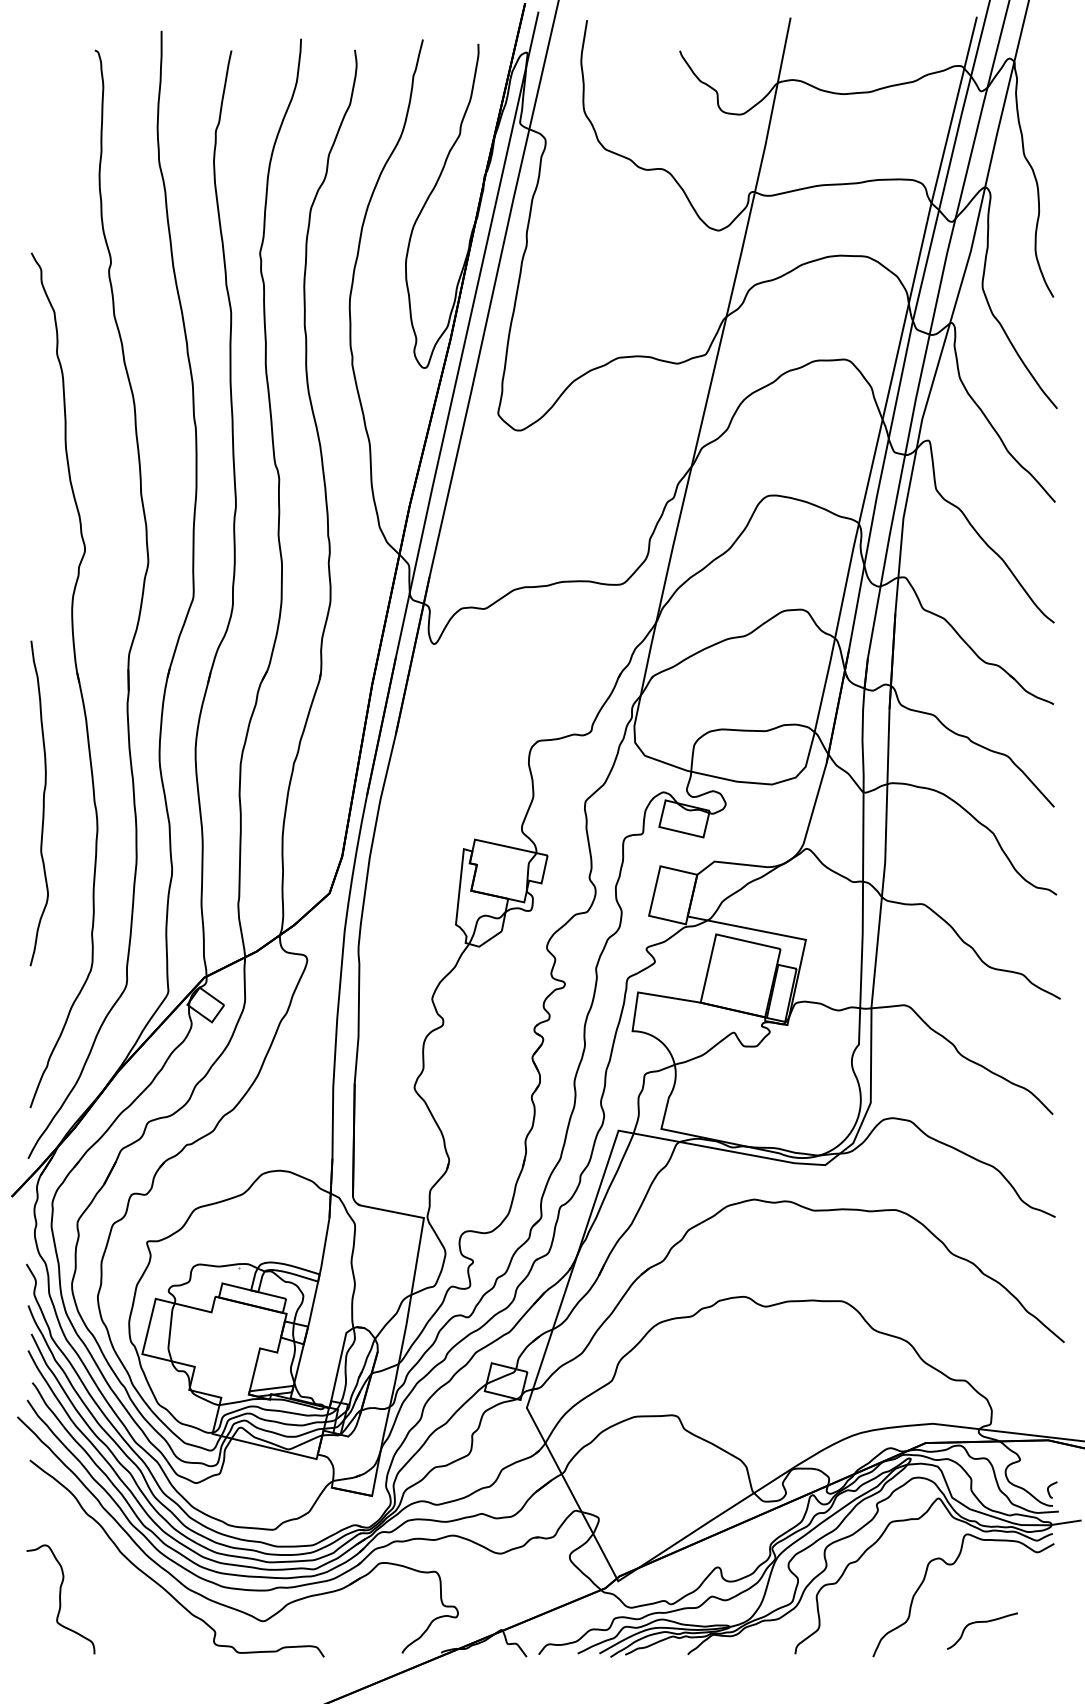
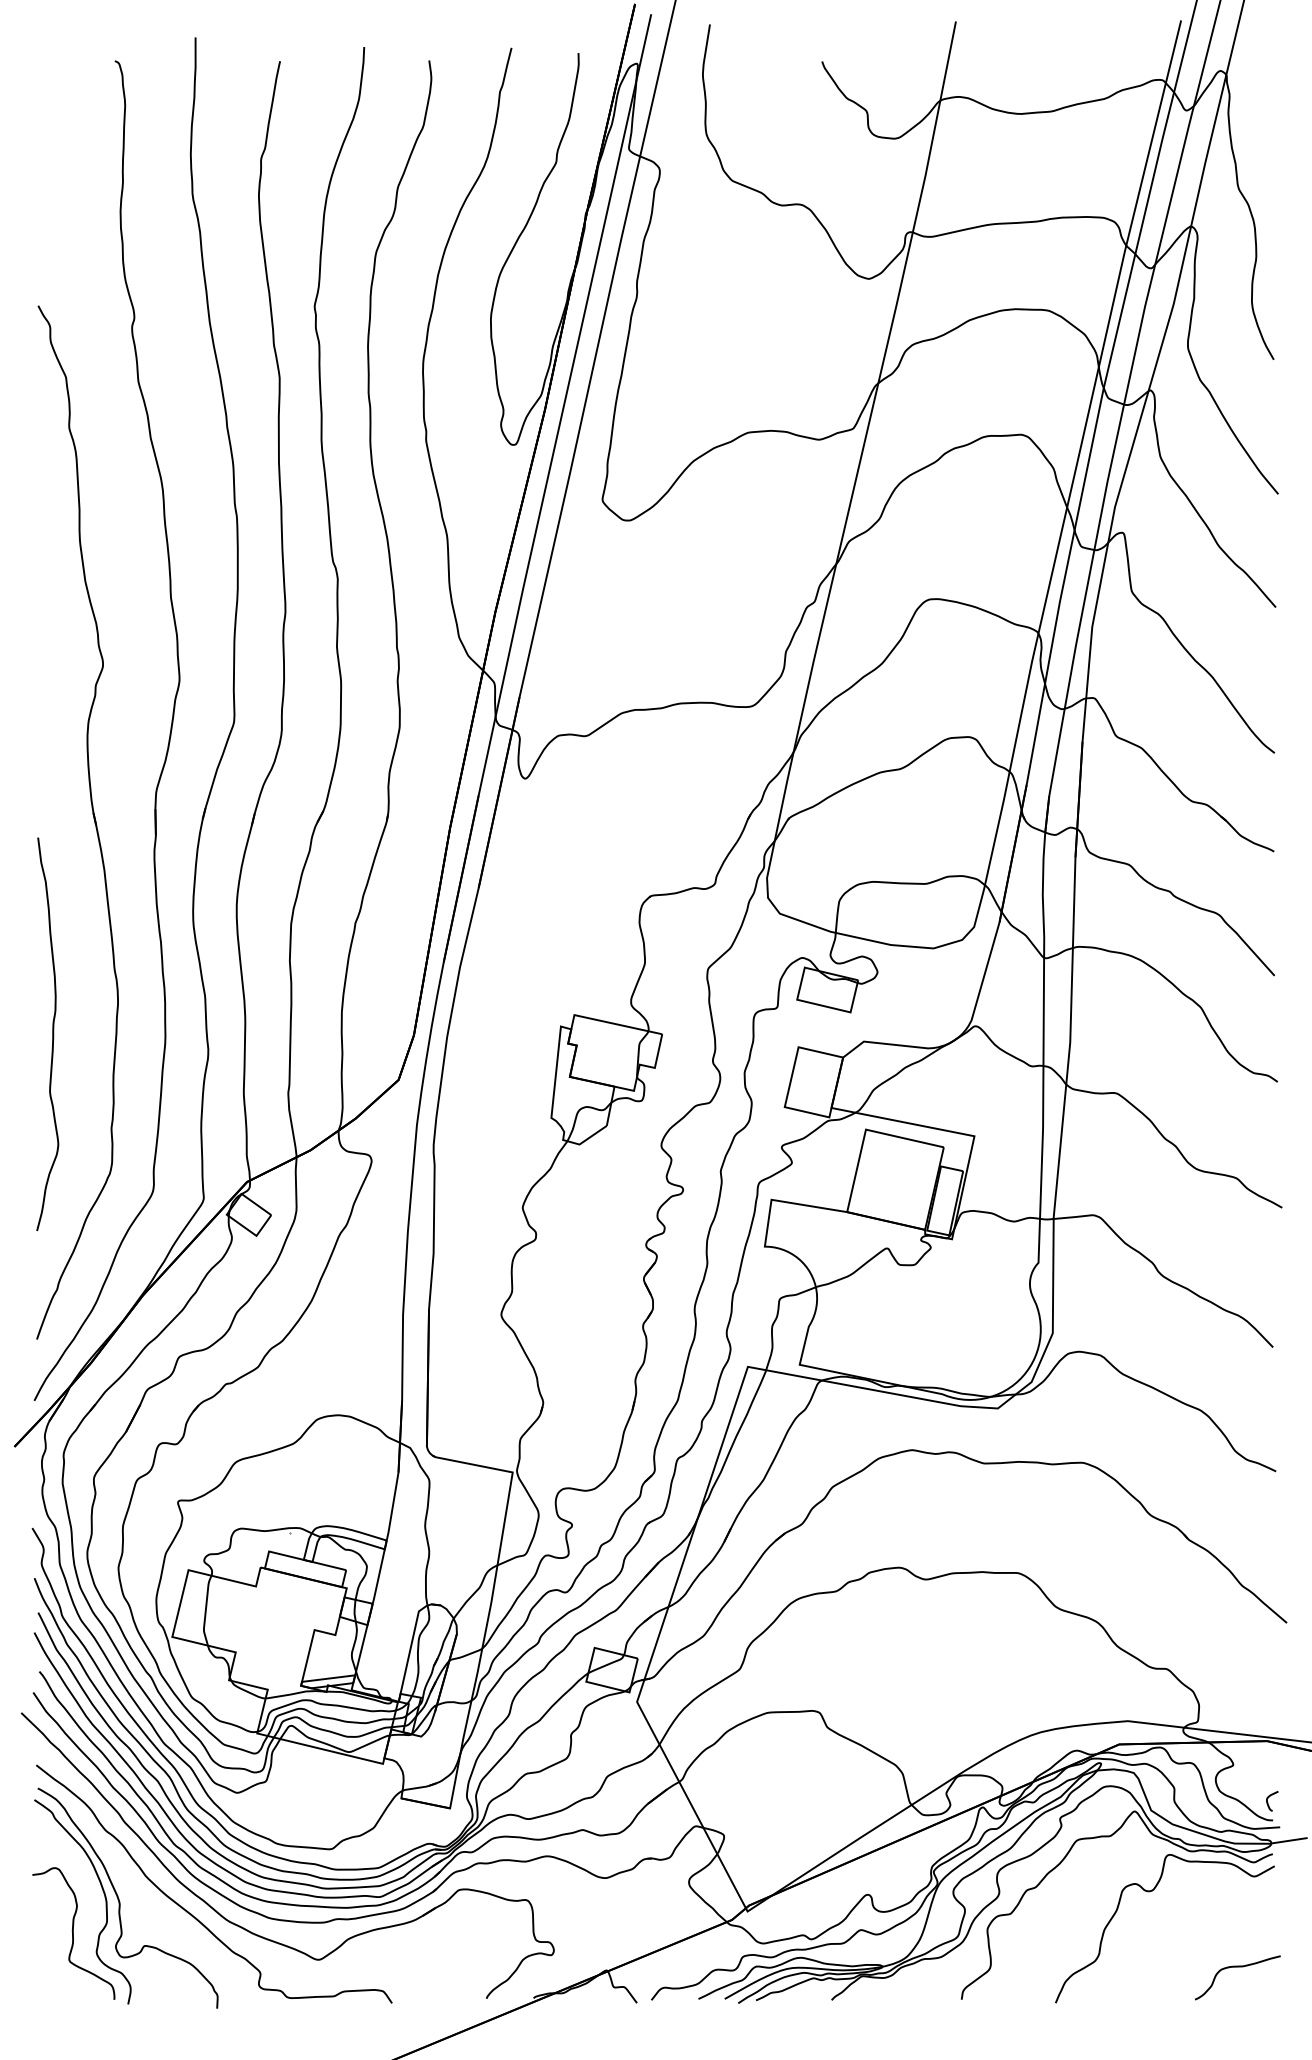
curve: (43, 803) -> (52, 1034), moved
part: (98, 1570) -> (119, 1898), added
curve: (982, 1622) -> (1237, 1967), moved

